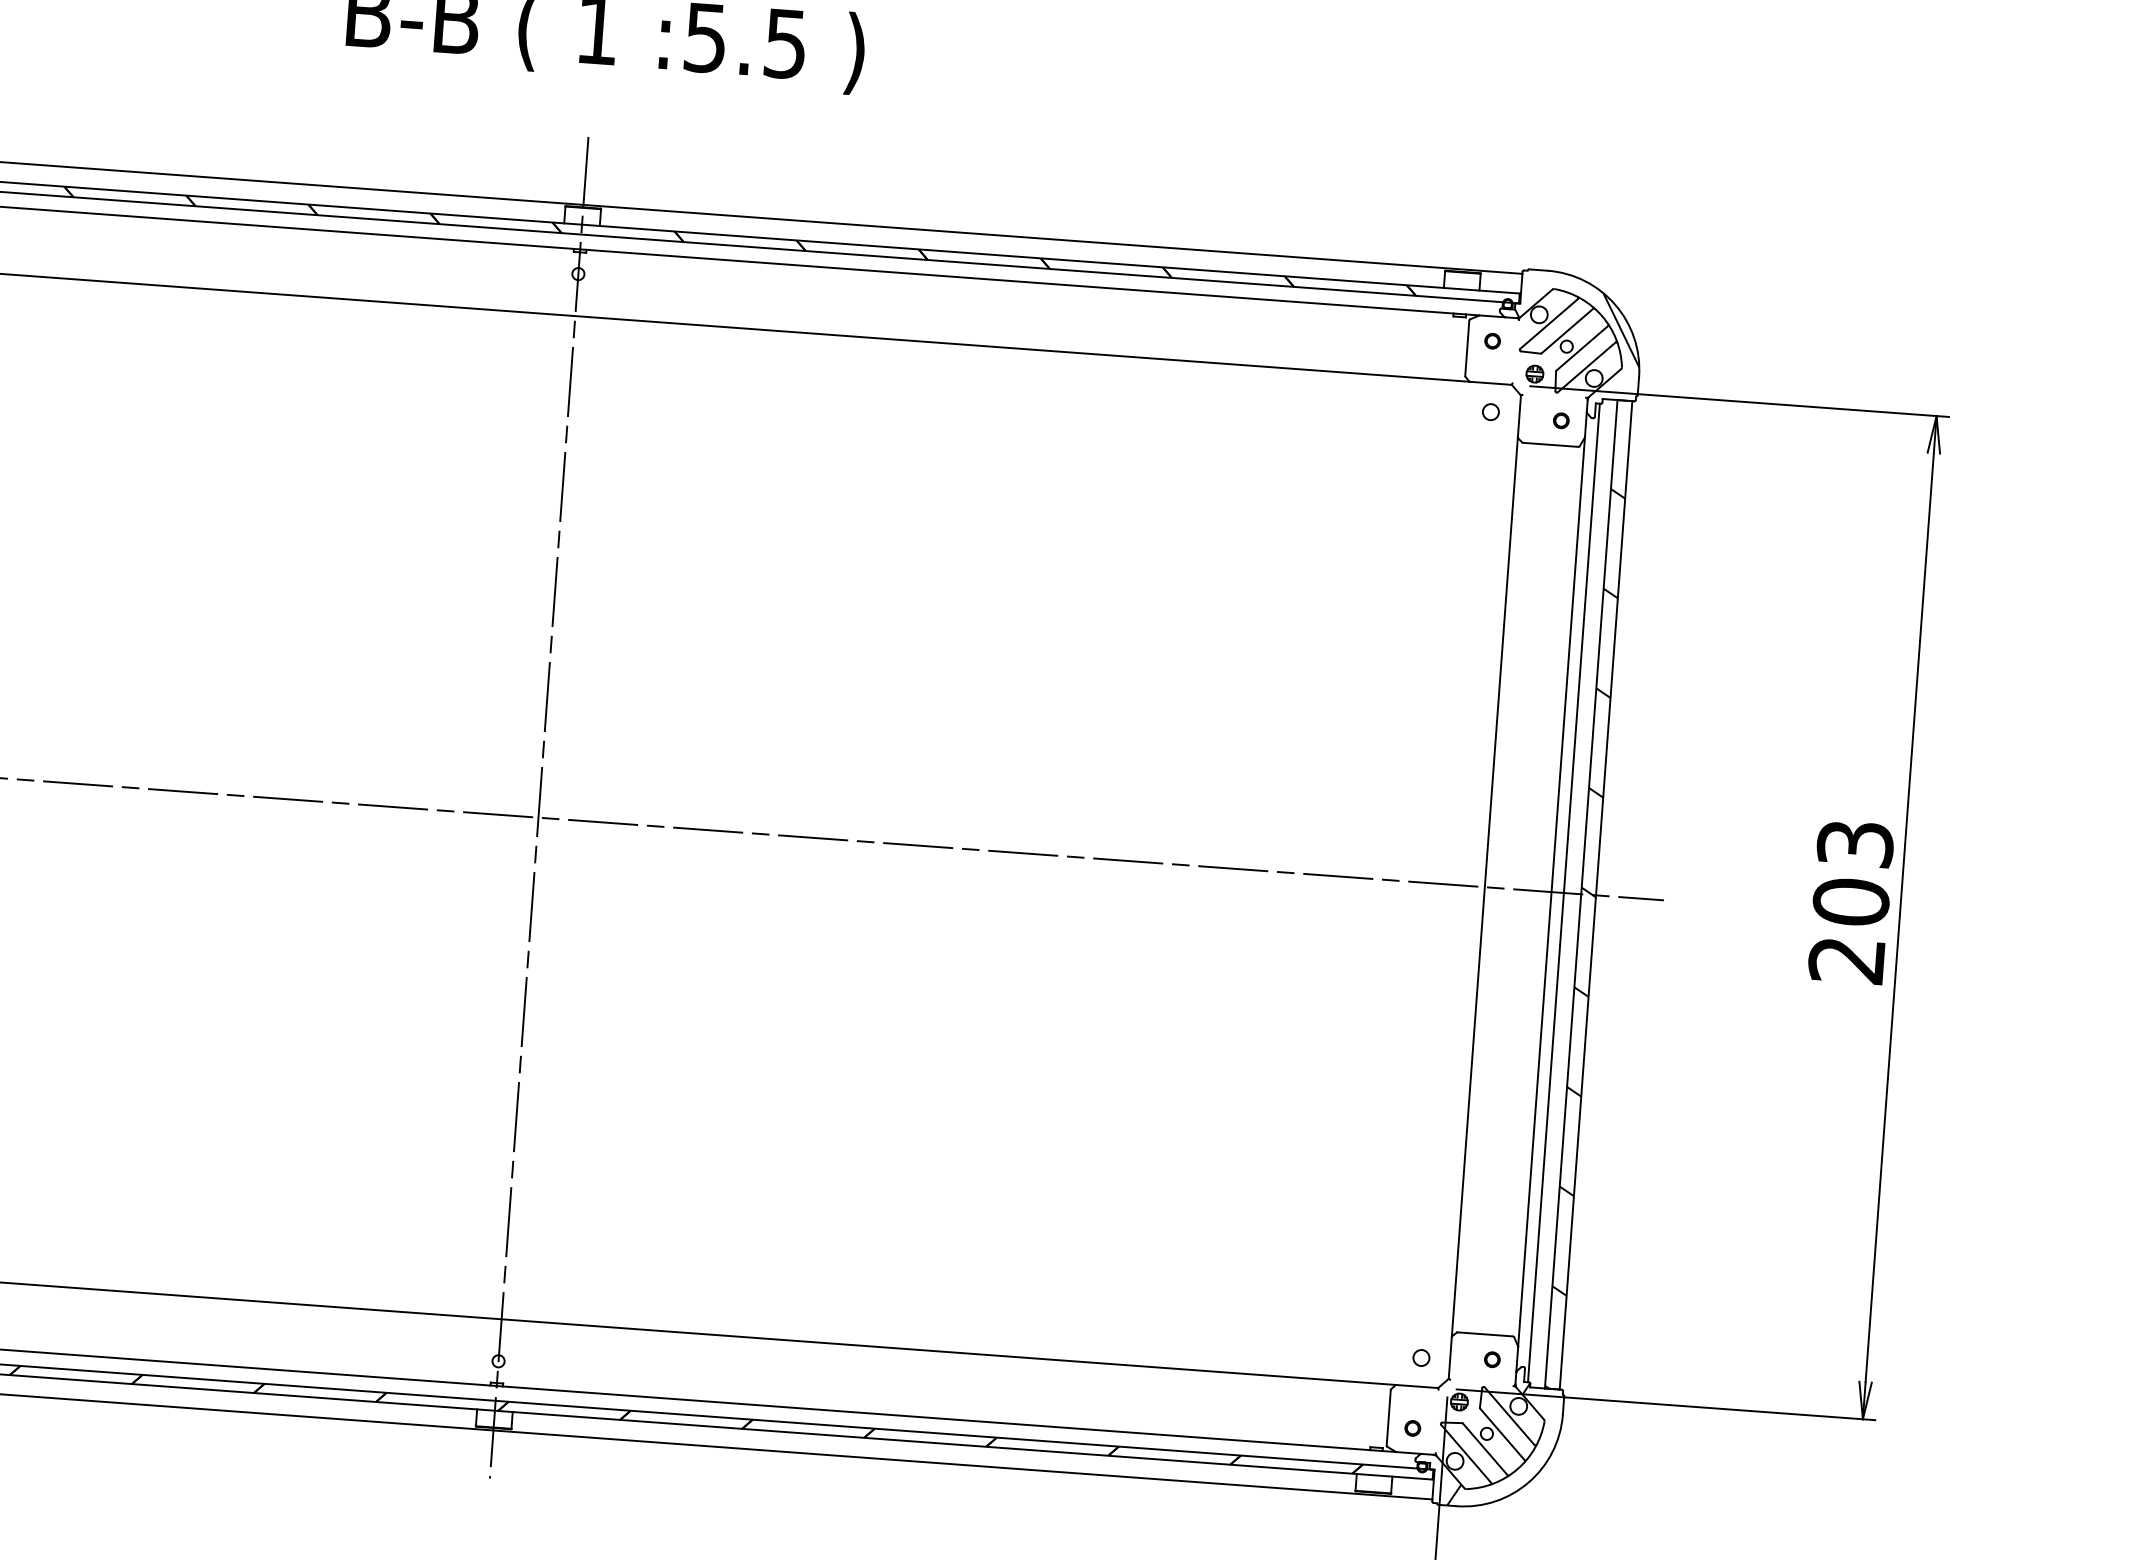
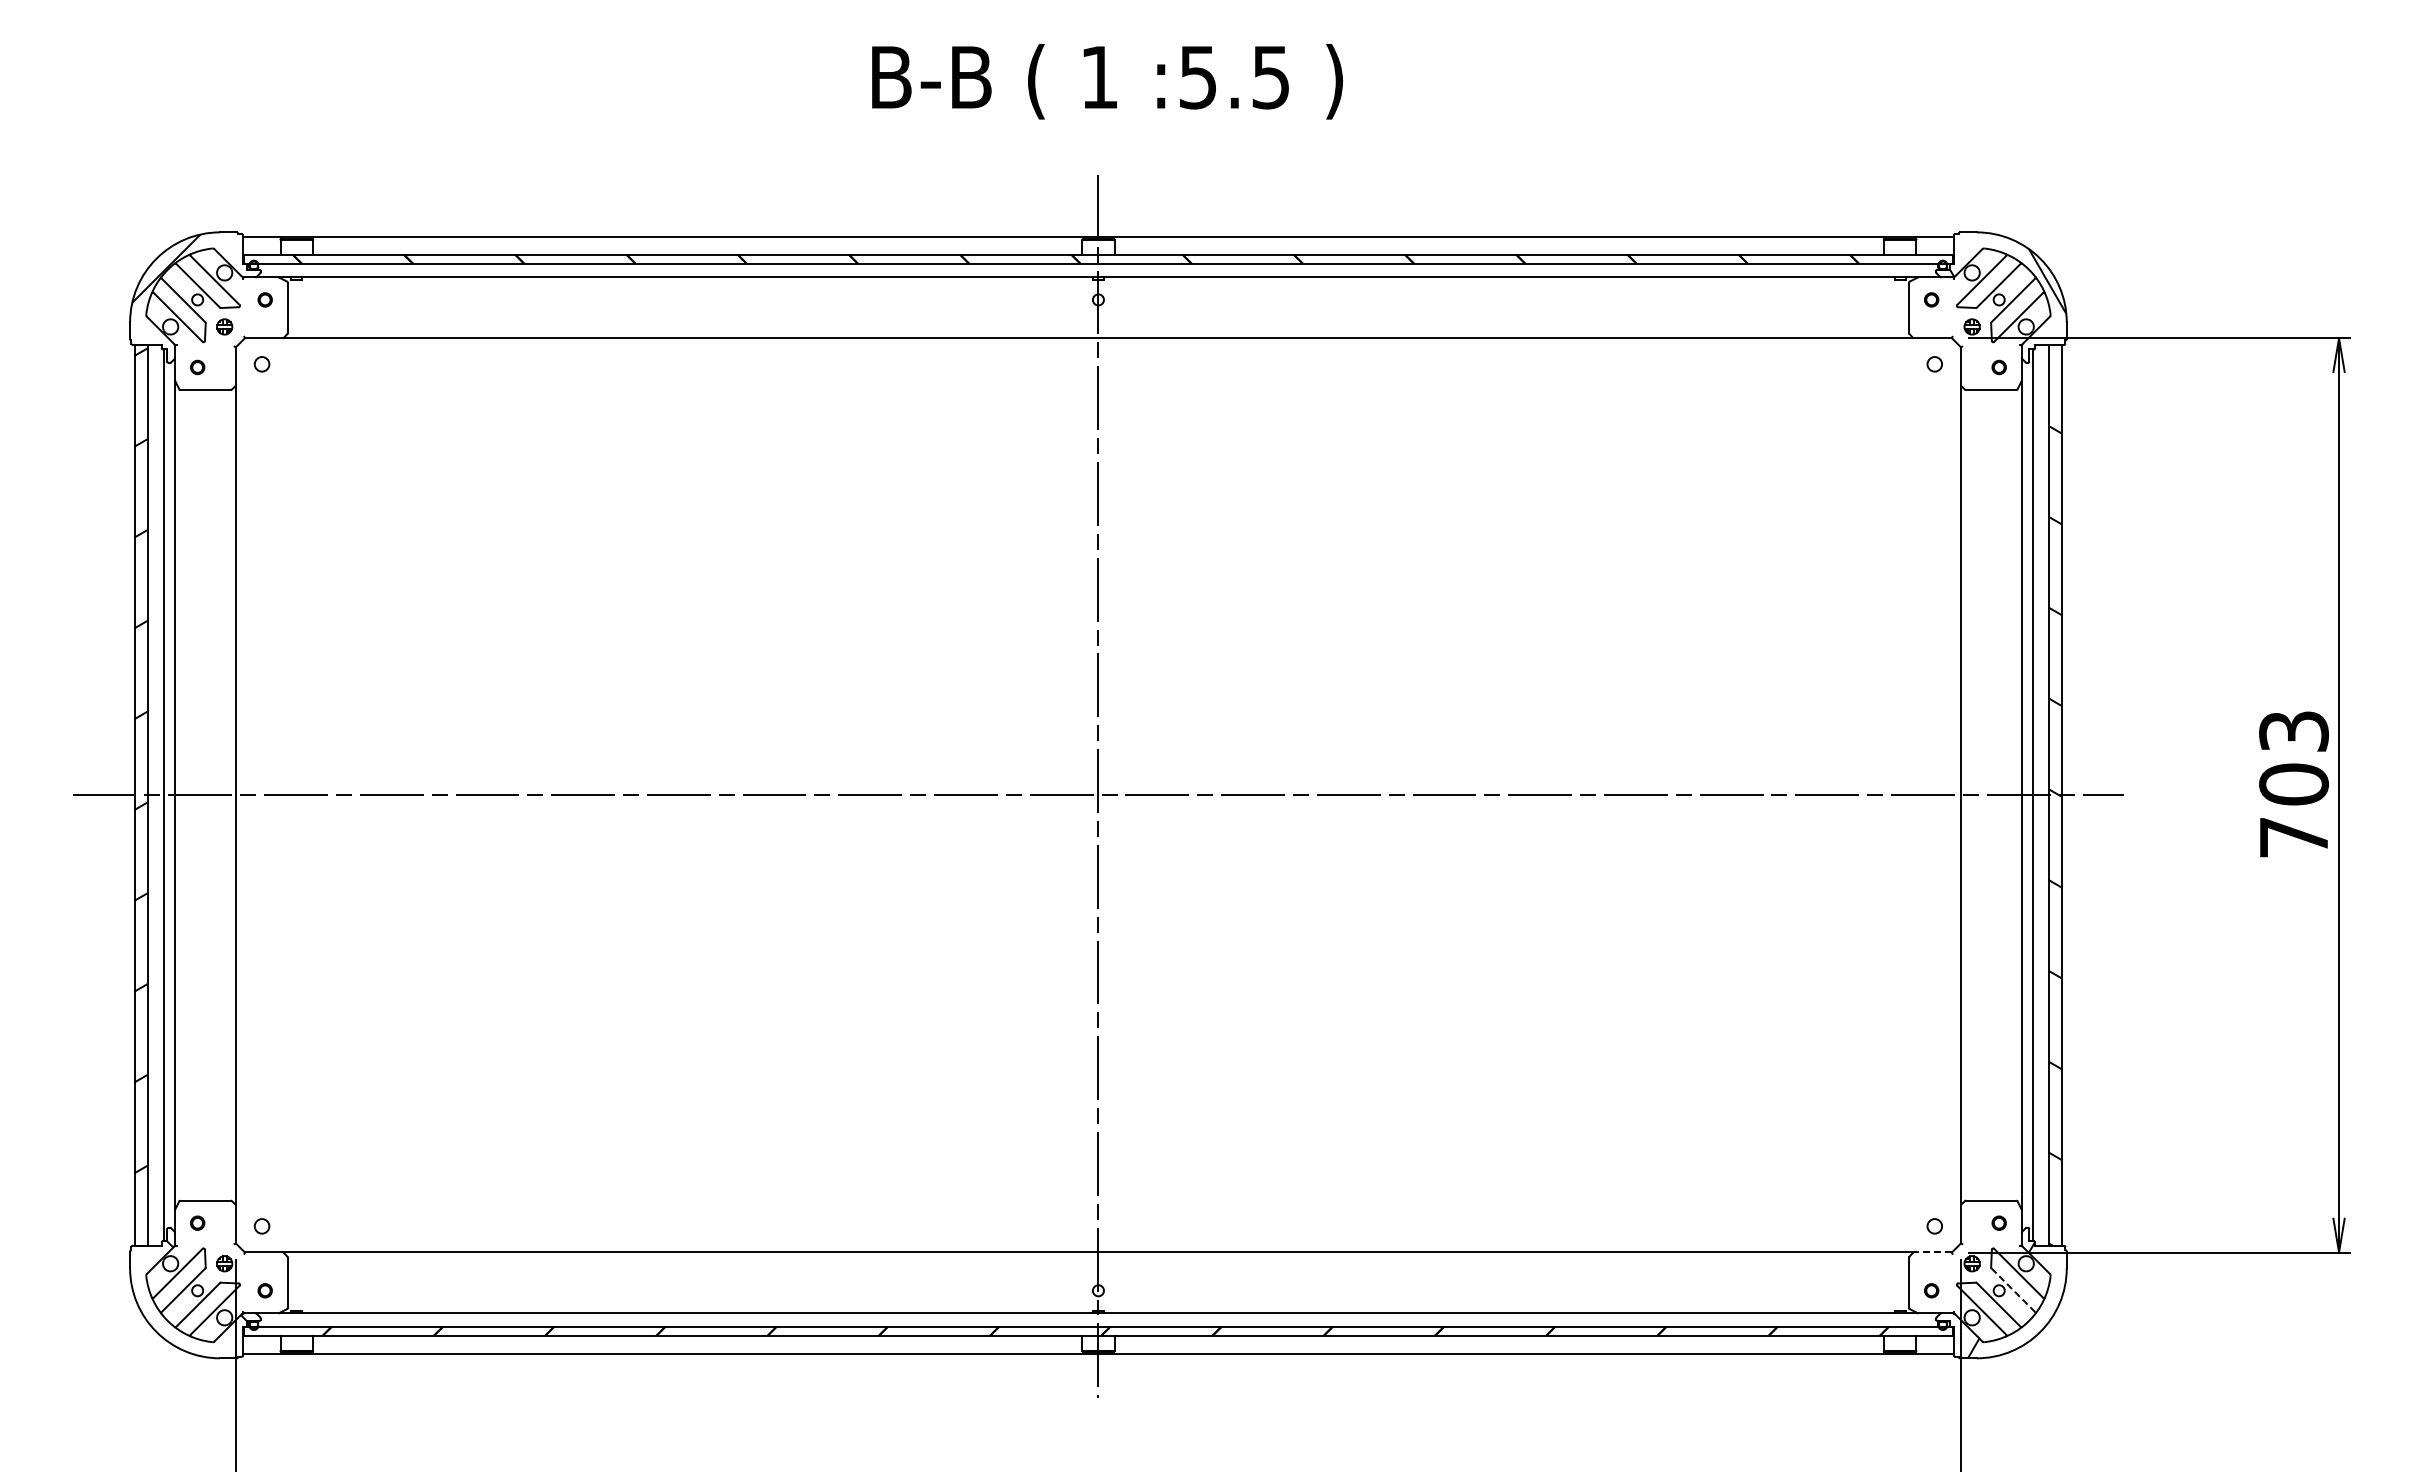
text: (1846, 960) -> (2293, 837), 203 -> 703
line: (1416, 1386) -> (1932, 1252), solid -> dashed
line: (1502, 1434) -> (2013, 1290), solid -> dashed

